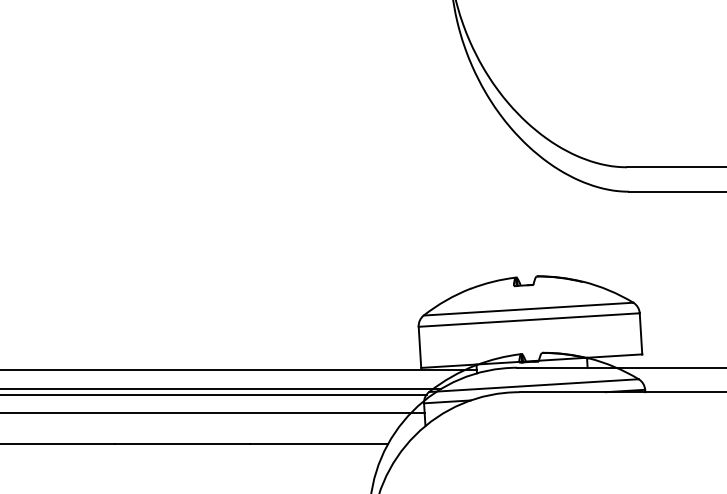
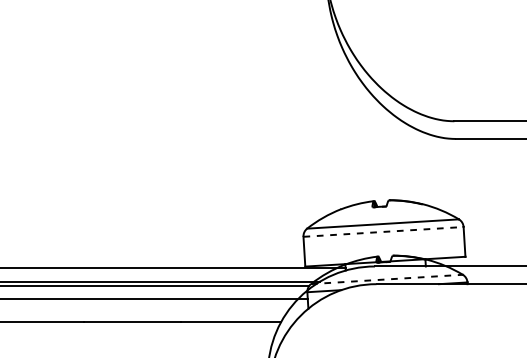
line: (529, 320) -> (383, 232), solid -> dashed
line: (533, 385) -> (386, 279), solid -> dashed

